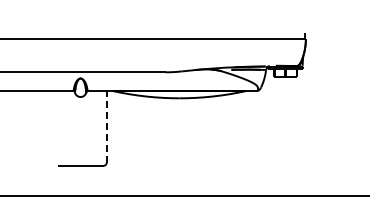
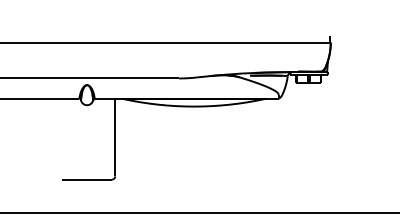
line: (106, 126) -> (115, 137), dashed -> solid

